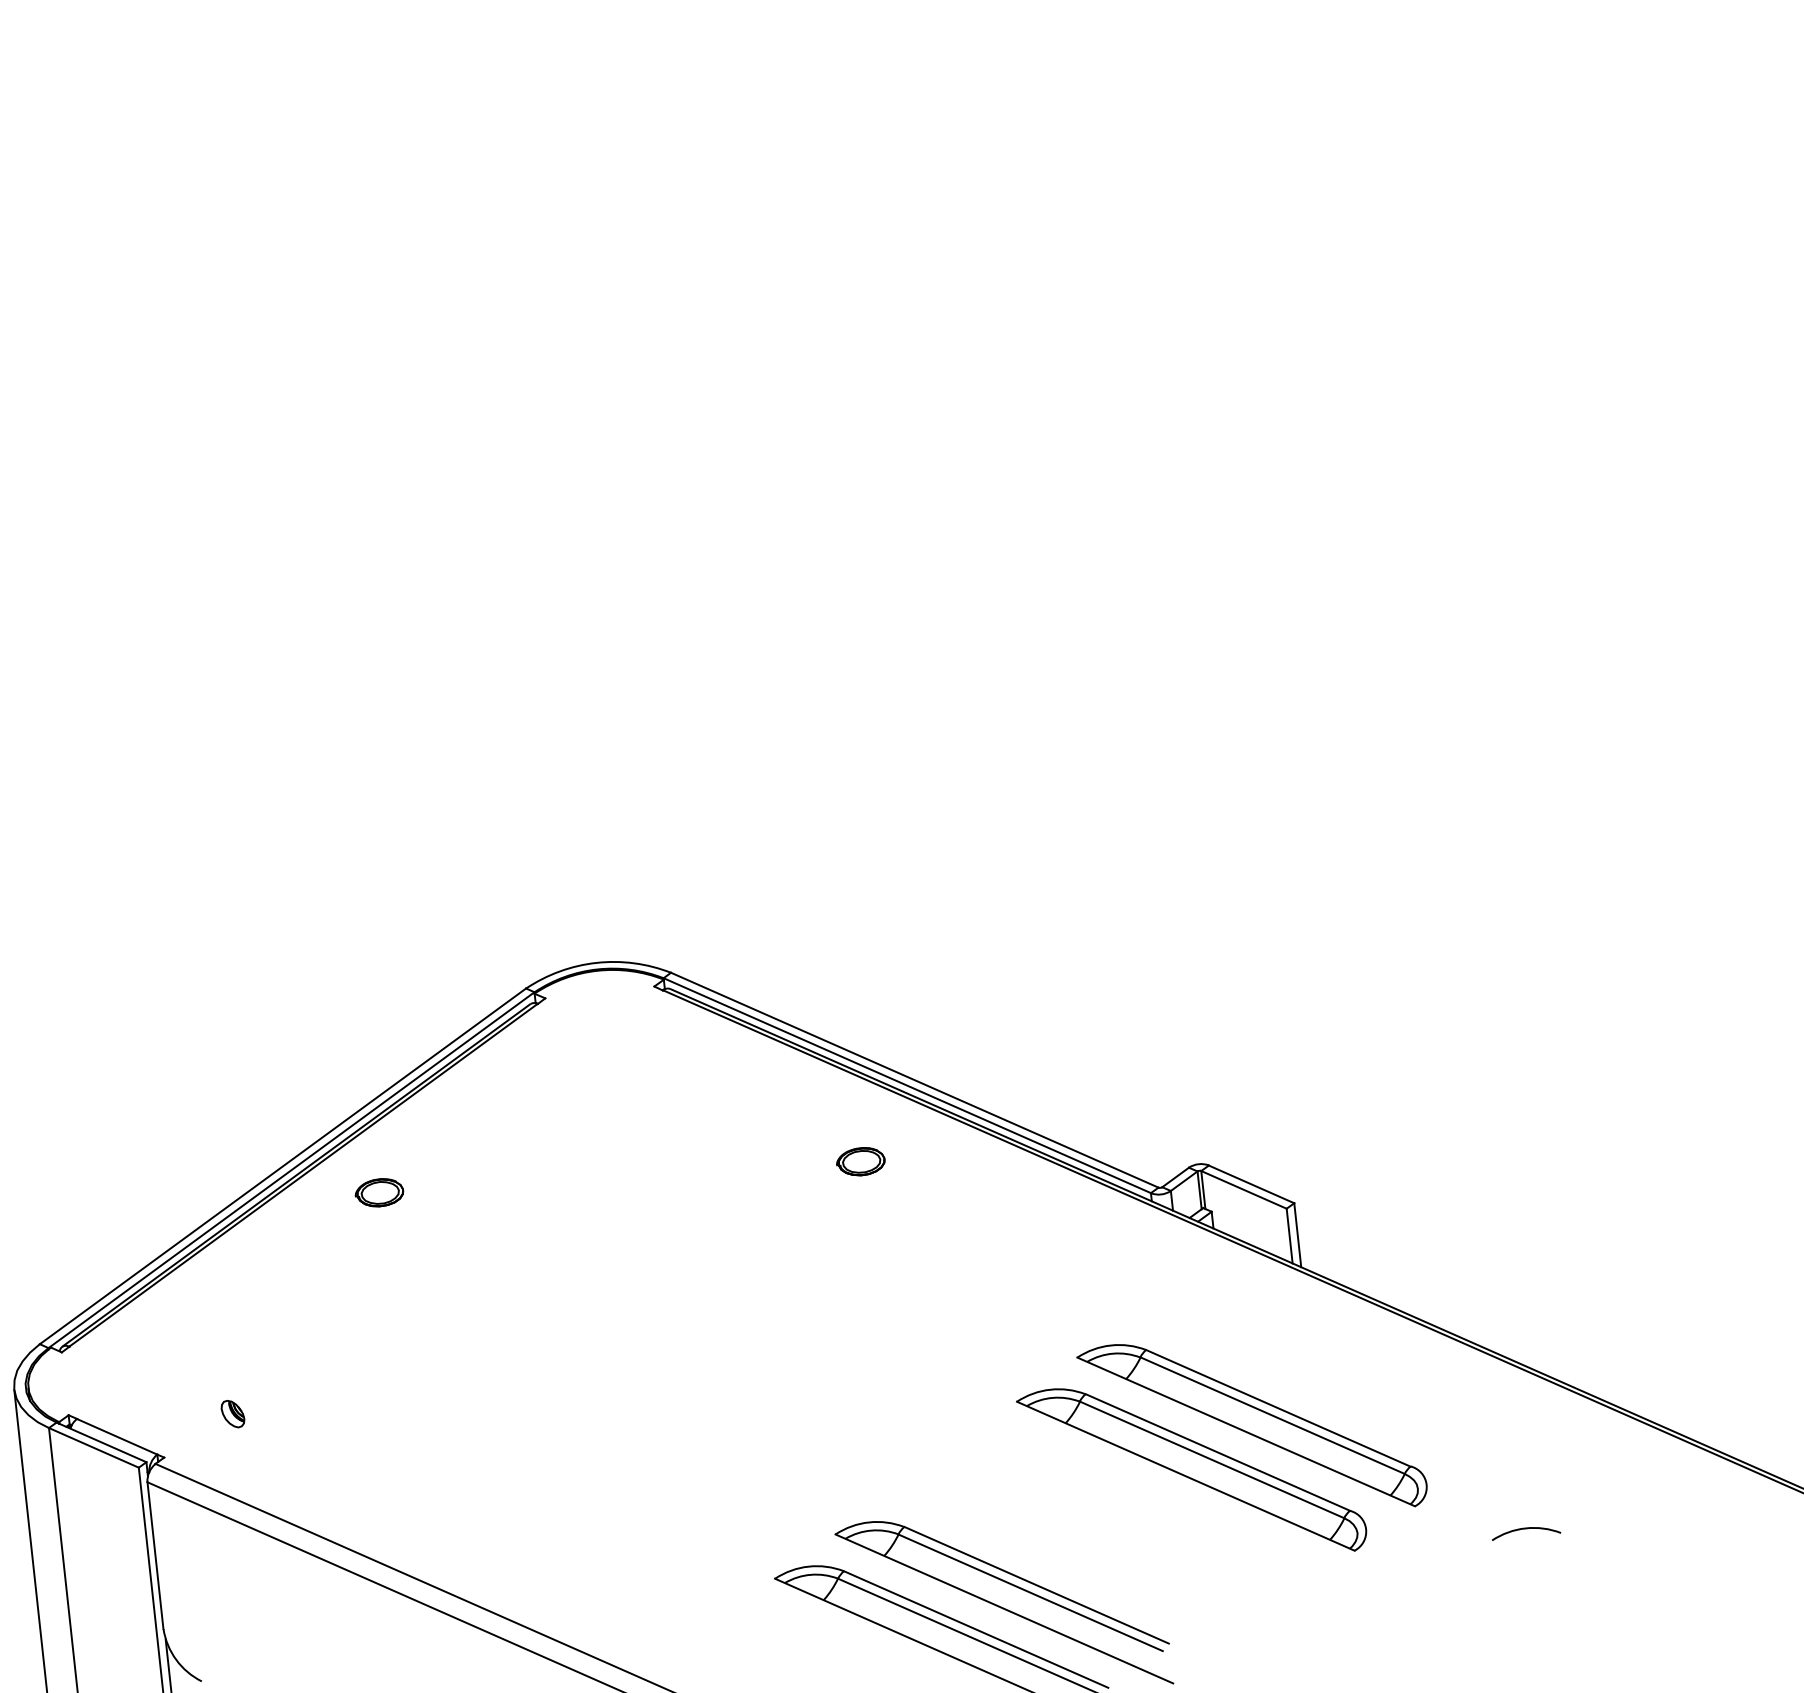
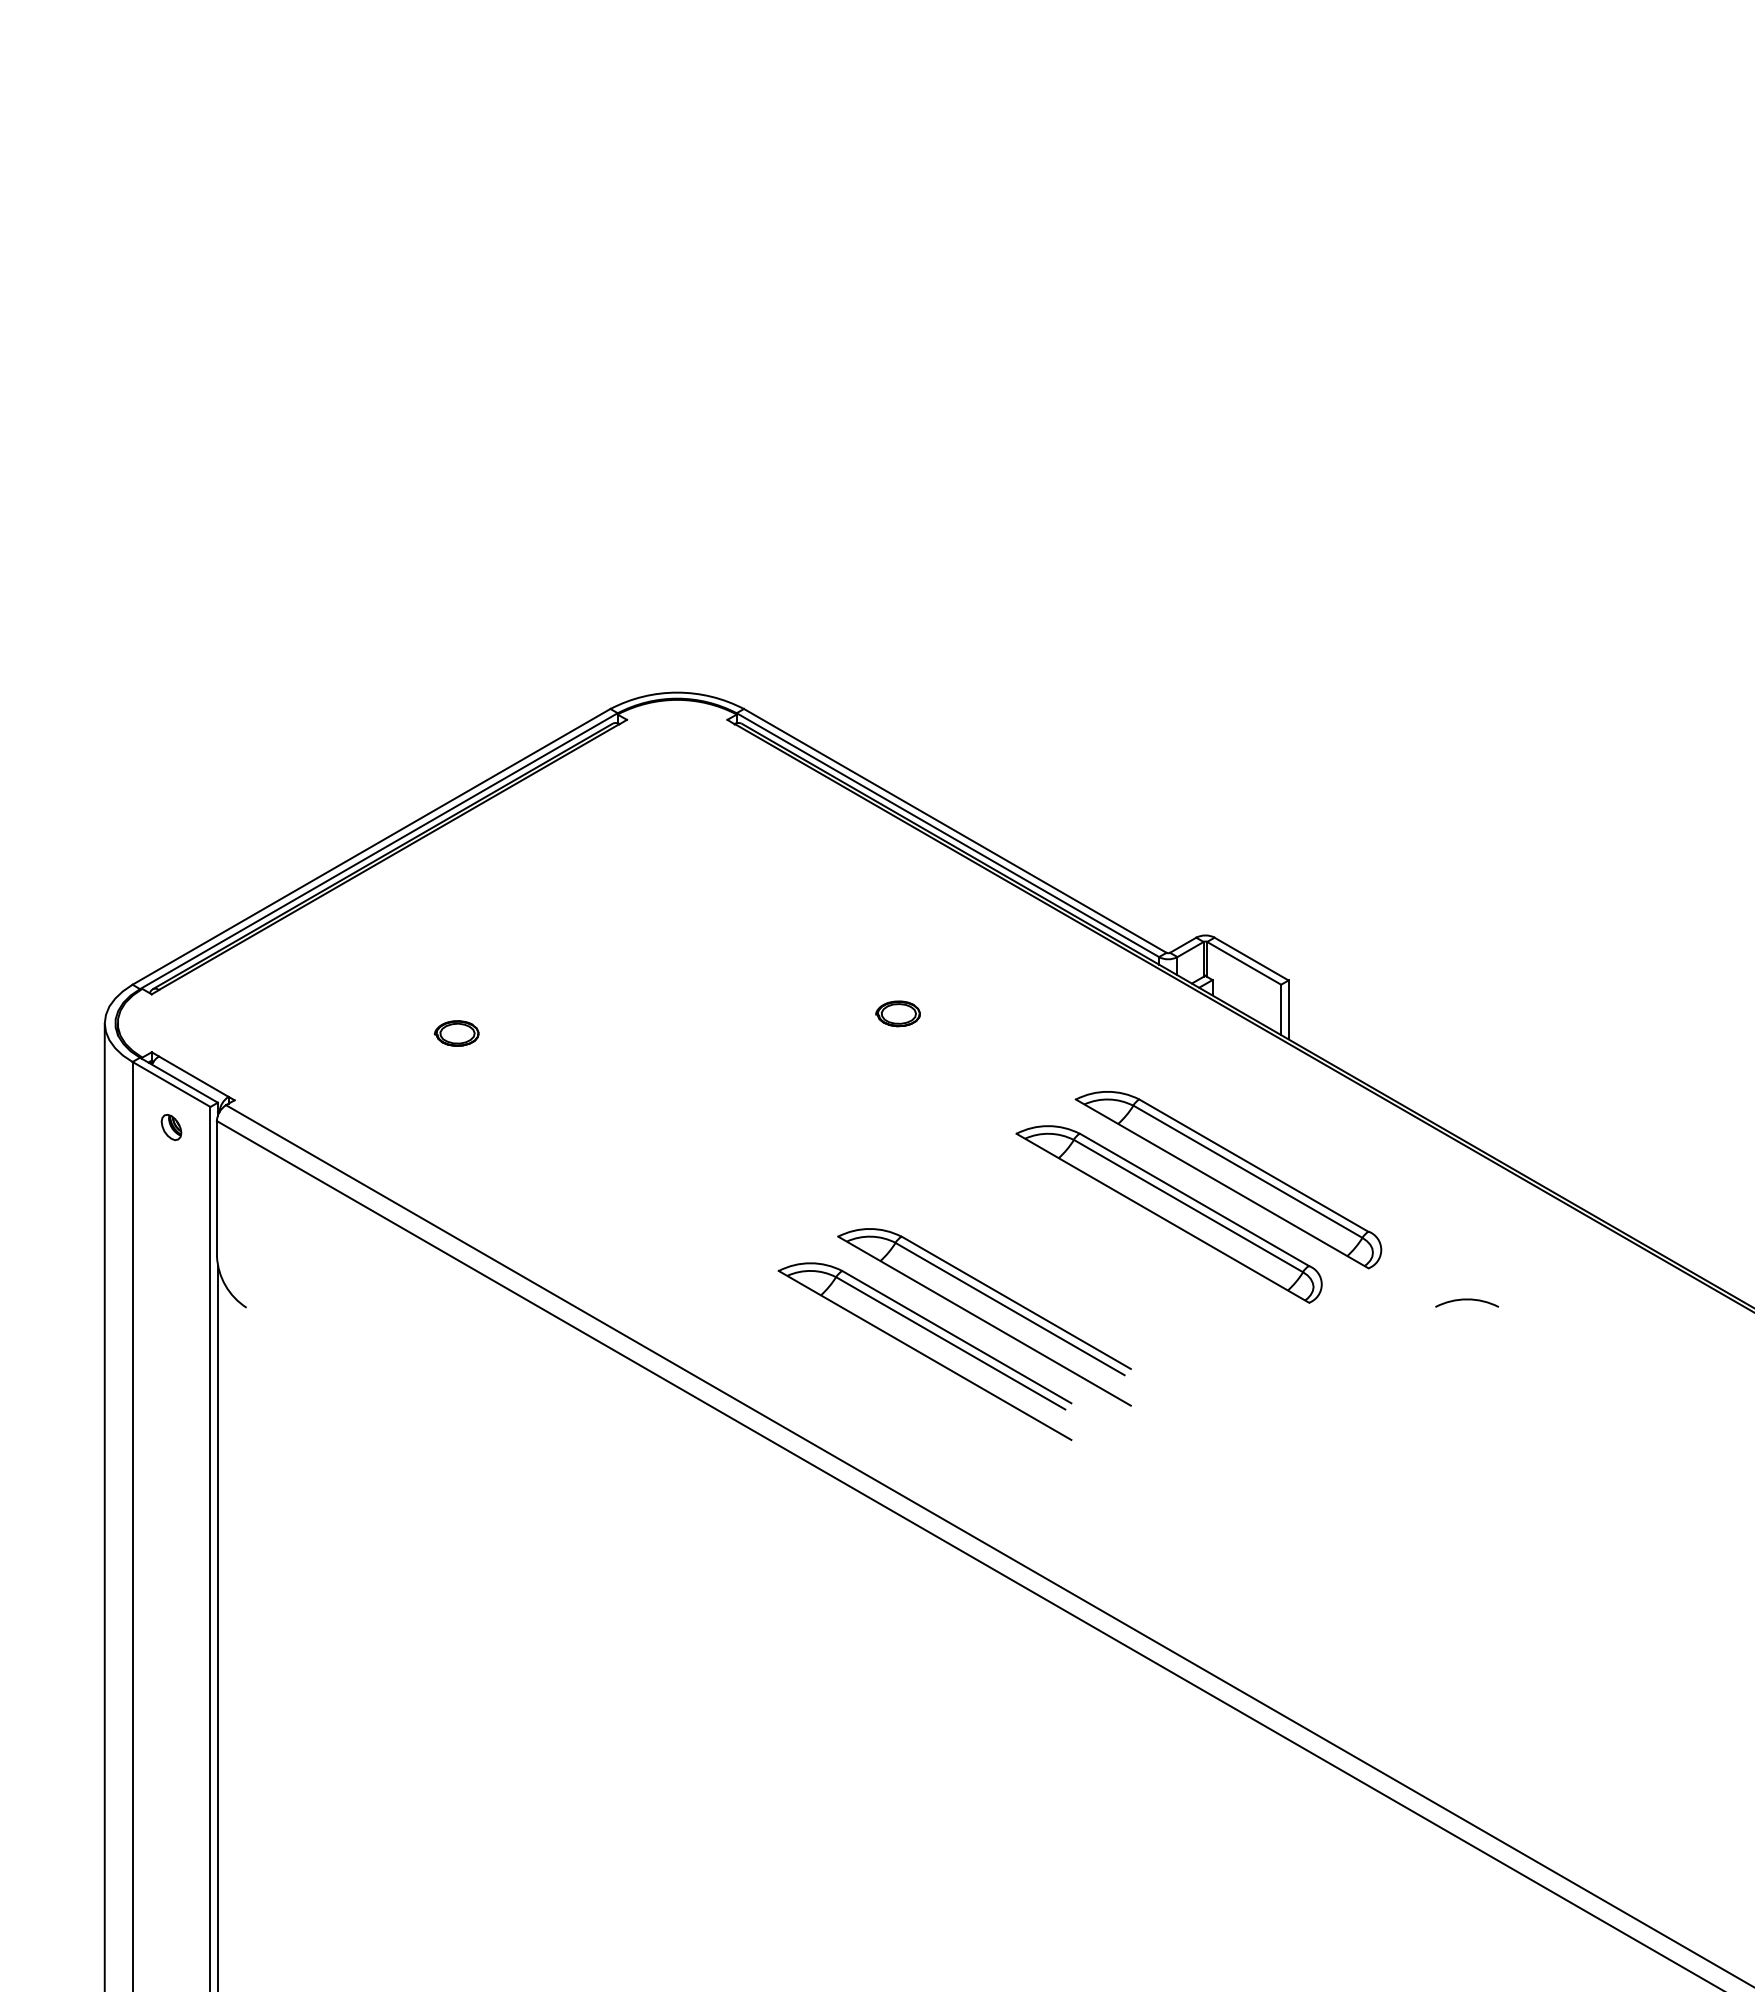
part: (860, 1161) -> (897, 1013), moved
part: (379, 1192) -> (456, 1033), moved
part: (233, 1414) -> (171, 1127), moved

